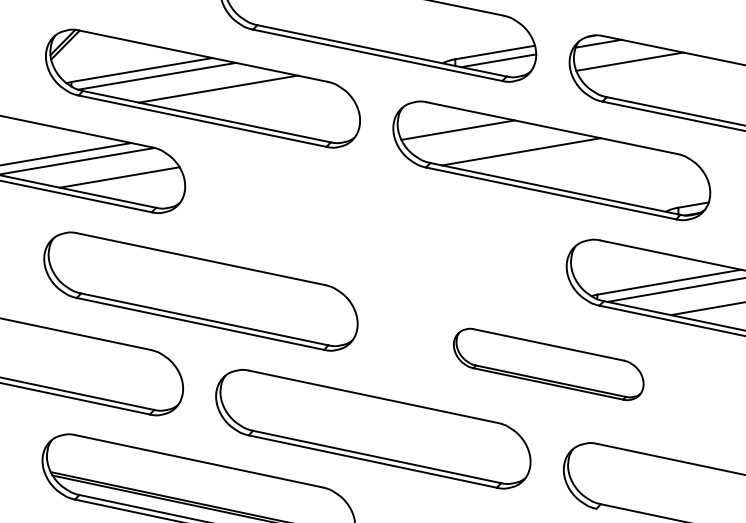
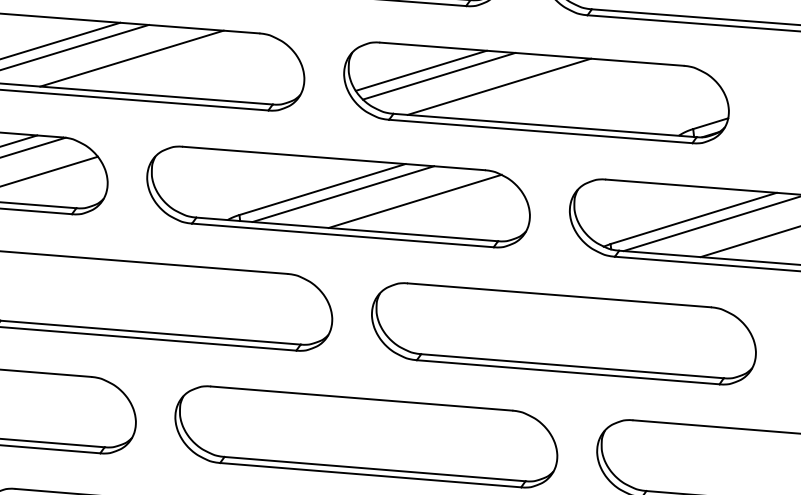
line: (472, 136) -> (439, 76), added
part: (375, 226) -> (338, 197), added
part: (548, 364) -> (563, 333), size x1.67

